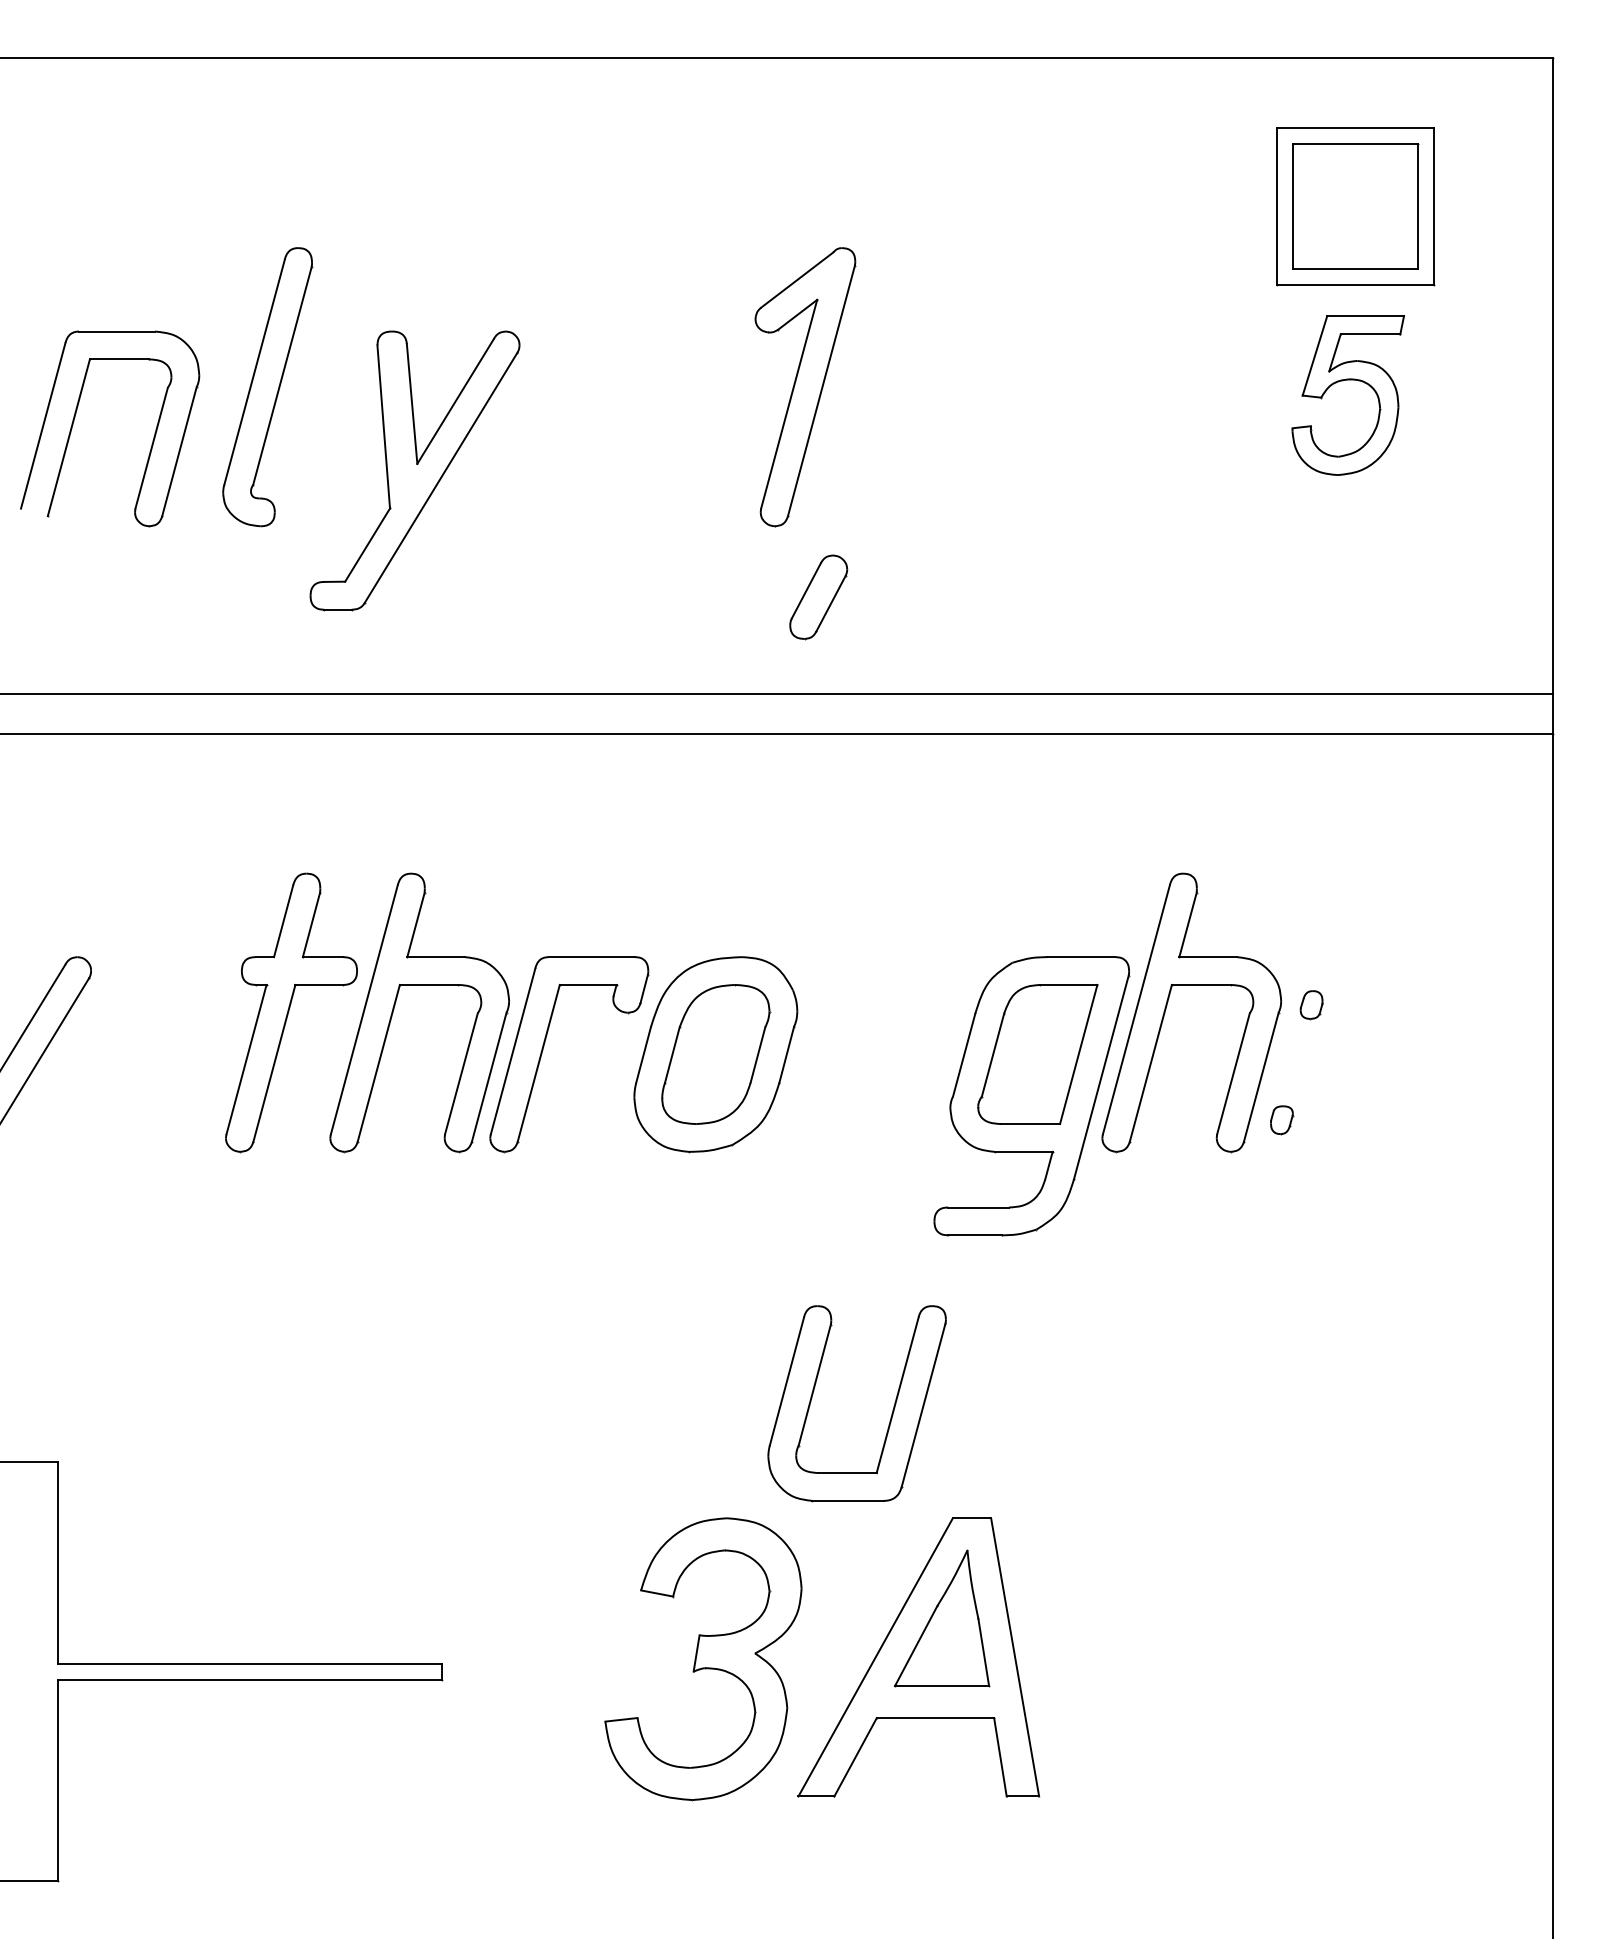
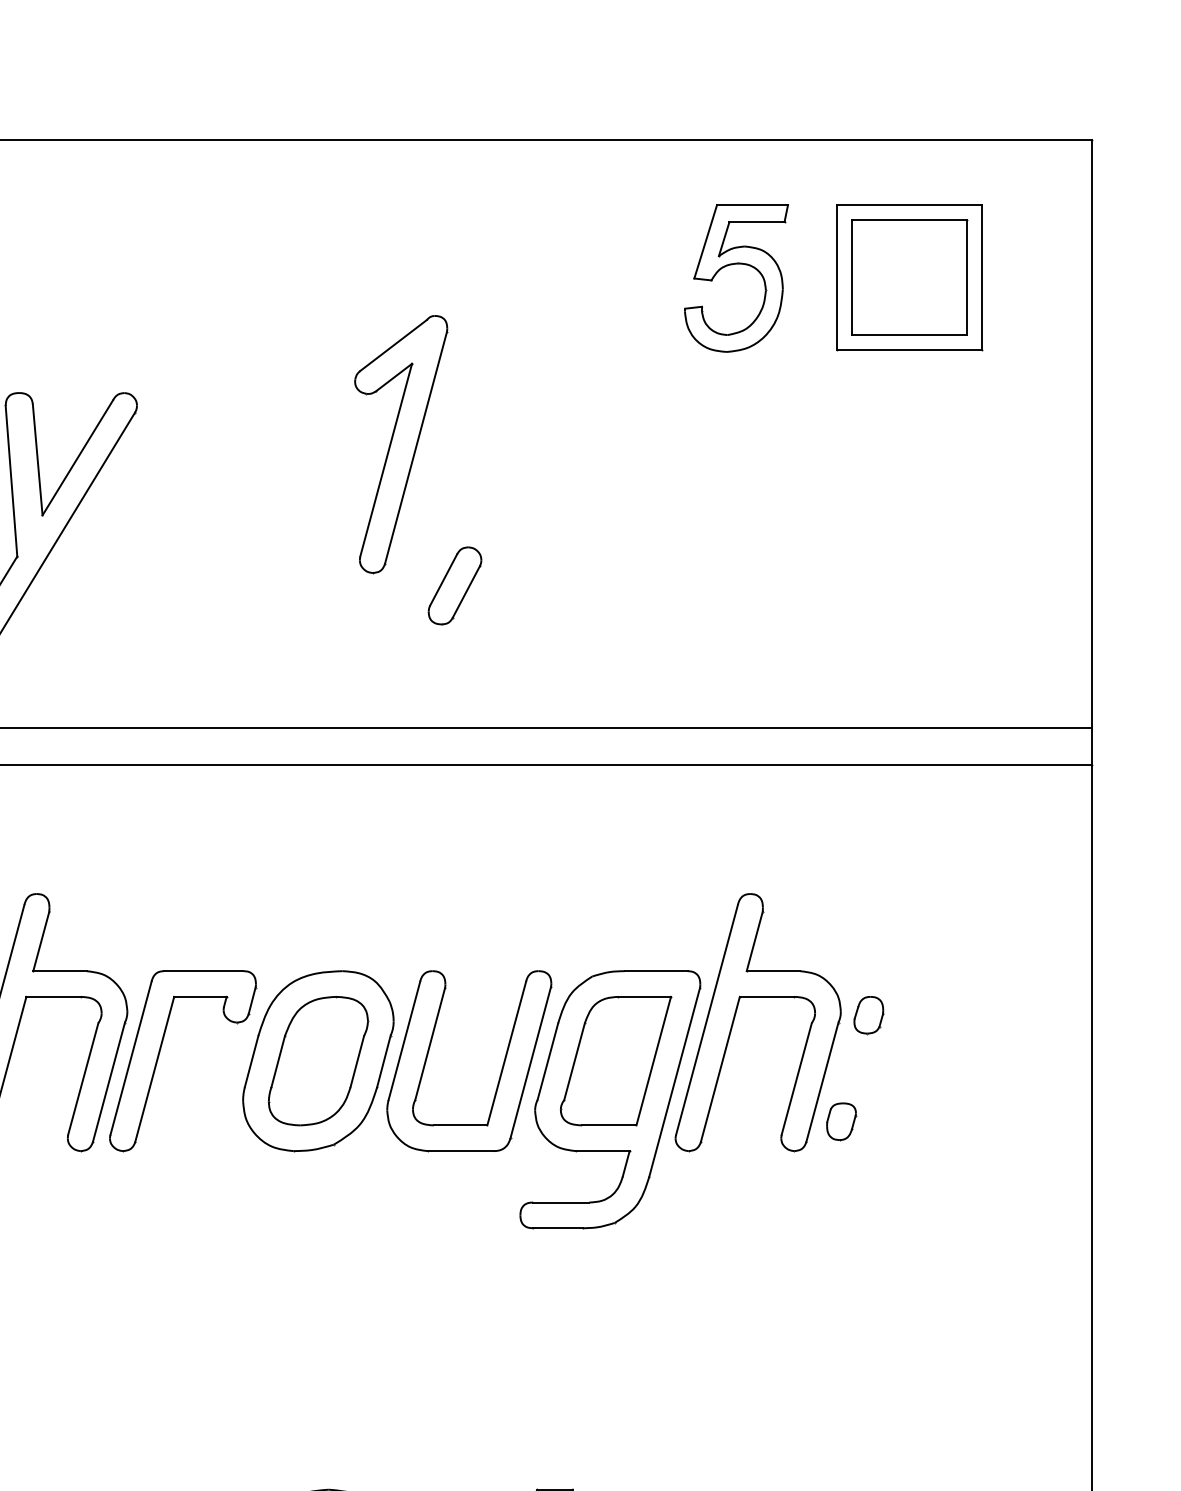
part: (1342, 381) -> (731, 265), moved
part: (818, 597) -> (454, 586), moved
part: (1311, 1005) -> (868, 1015), size x1.43
part: (1281, 1120) -> (841, 1122), size x1.43
part: (891, 1413) -> (501, 1070), moved

